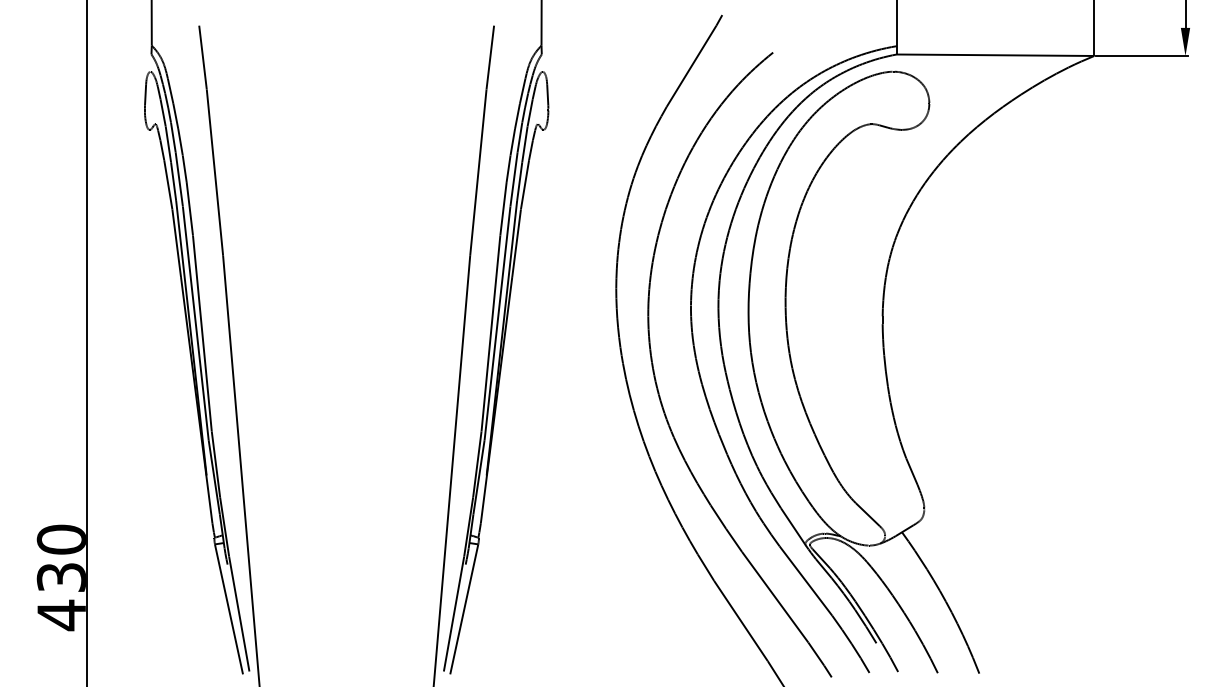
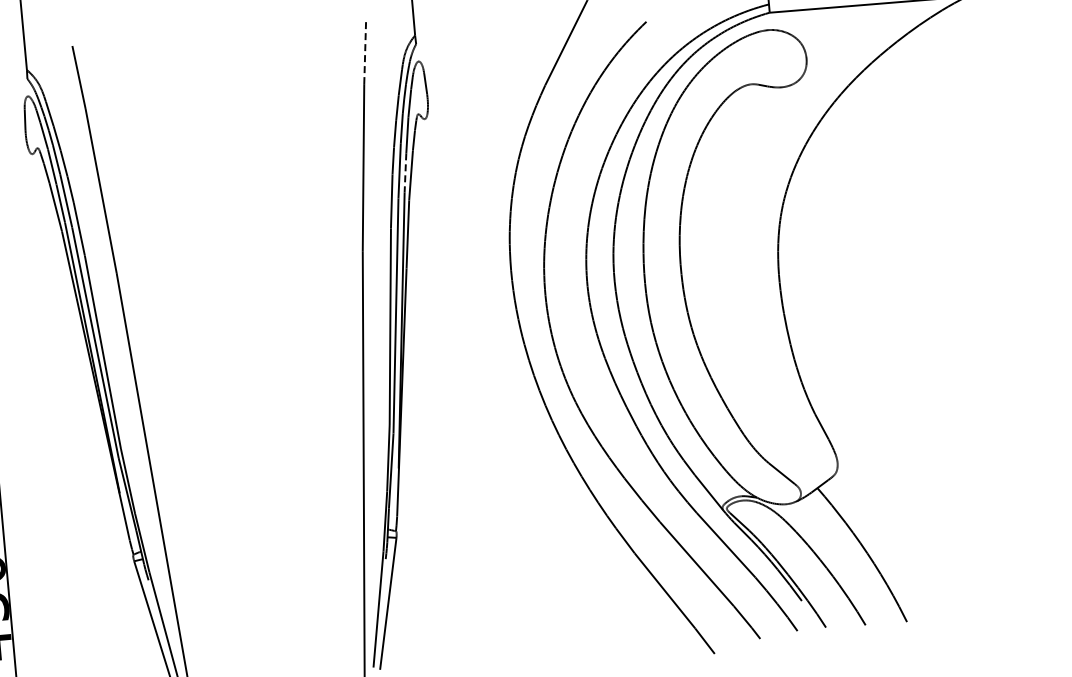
line: (490, 57) -> (365, 51), solid -> dashed
line: (519, 181) -> (405, 172), solid -> dashed

